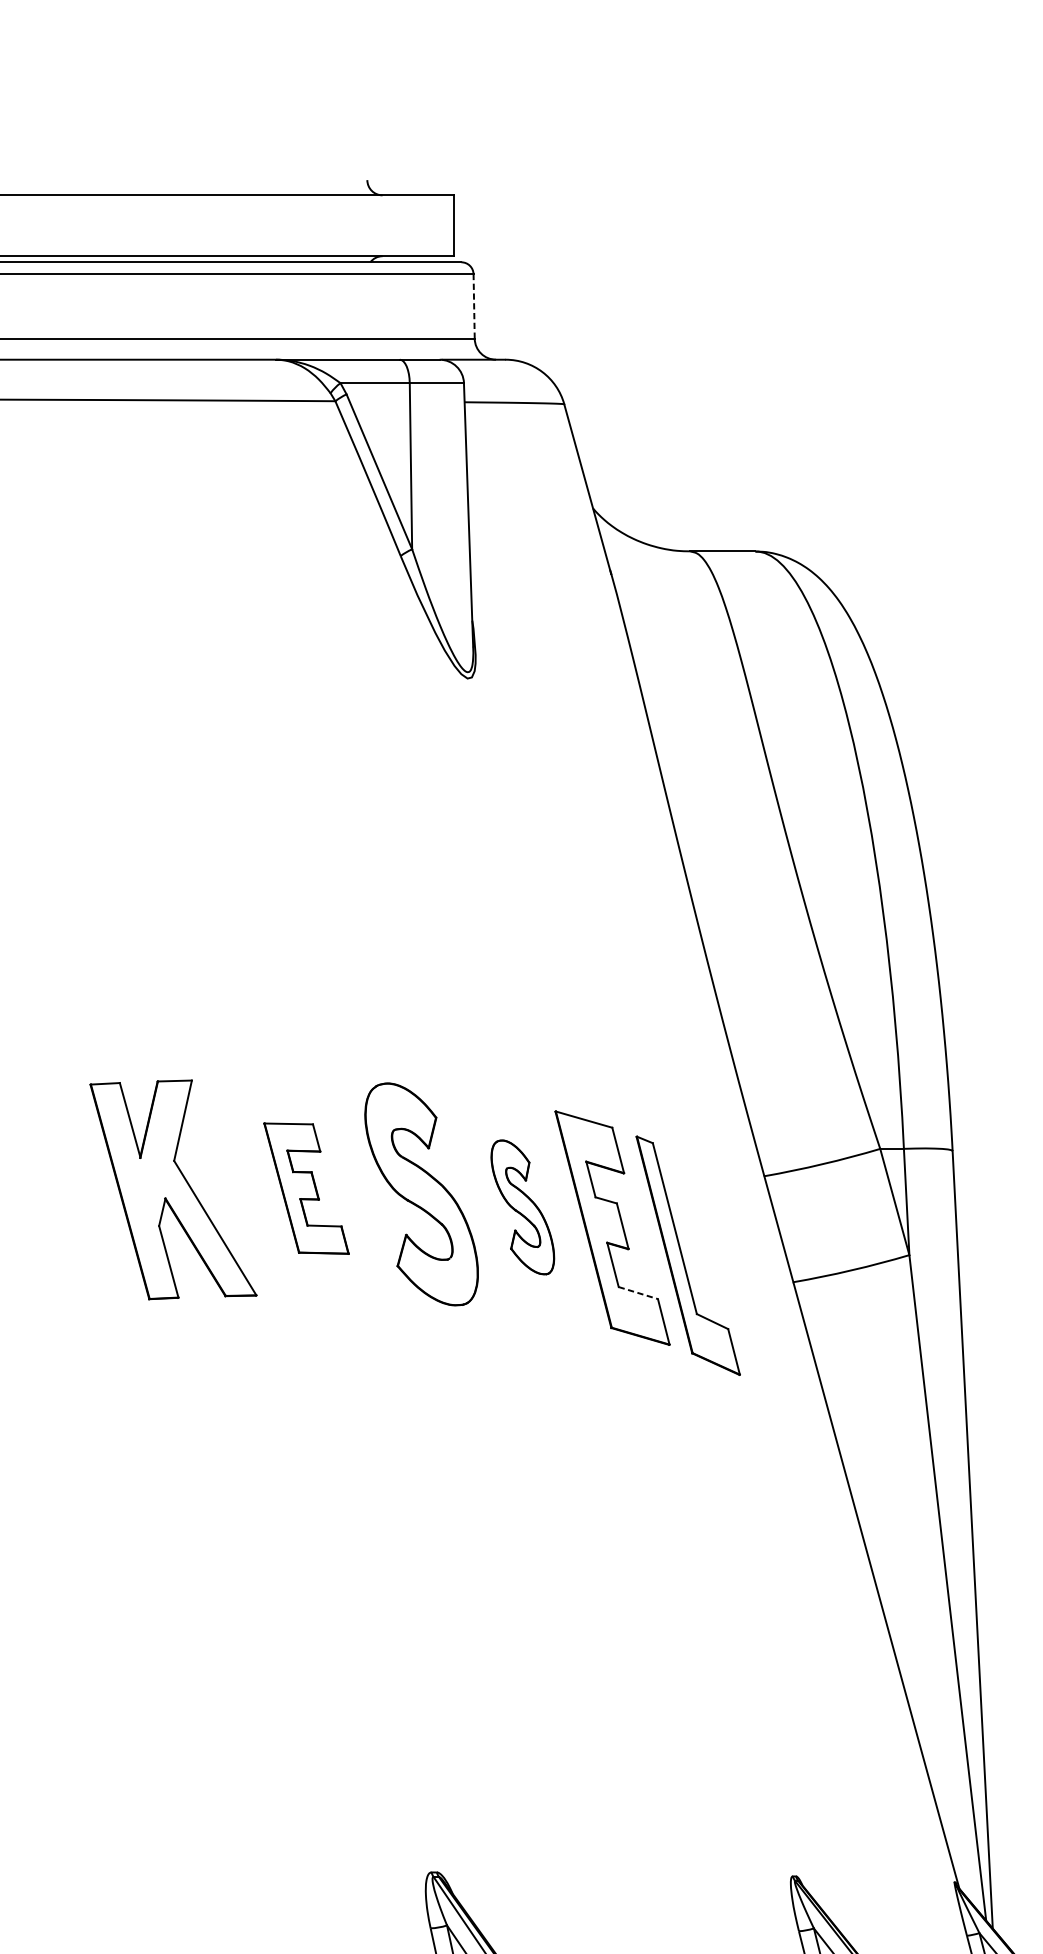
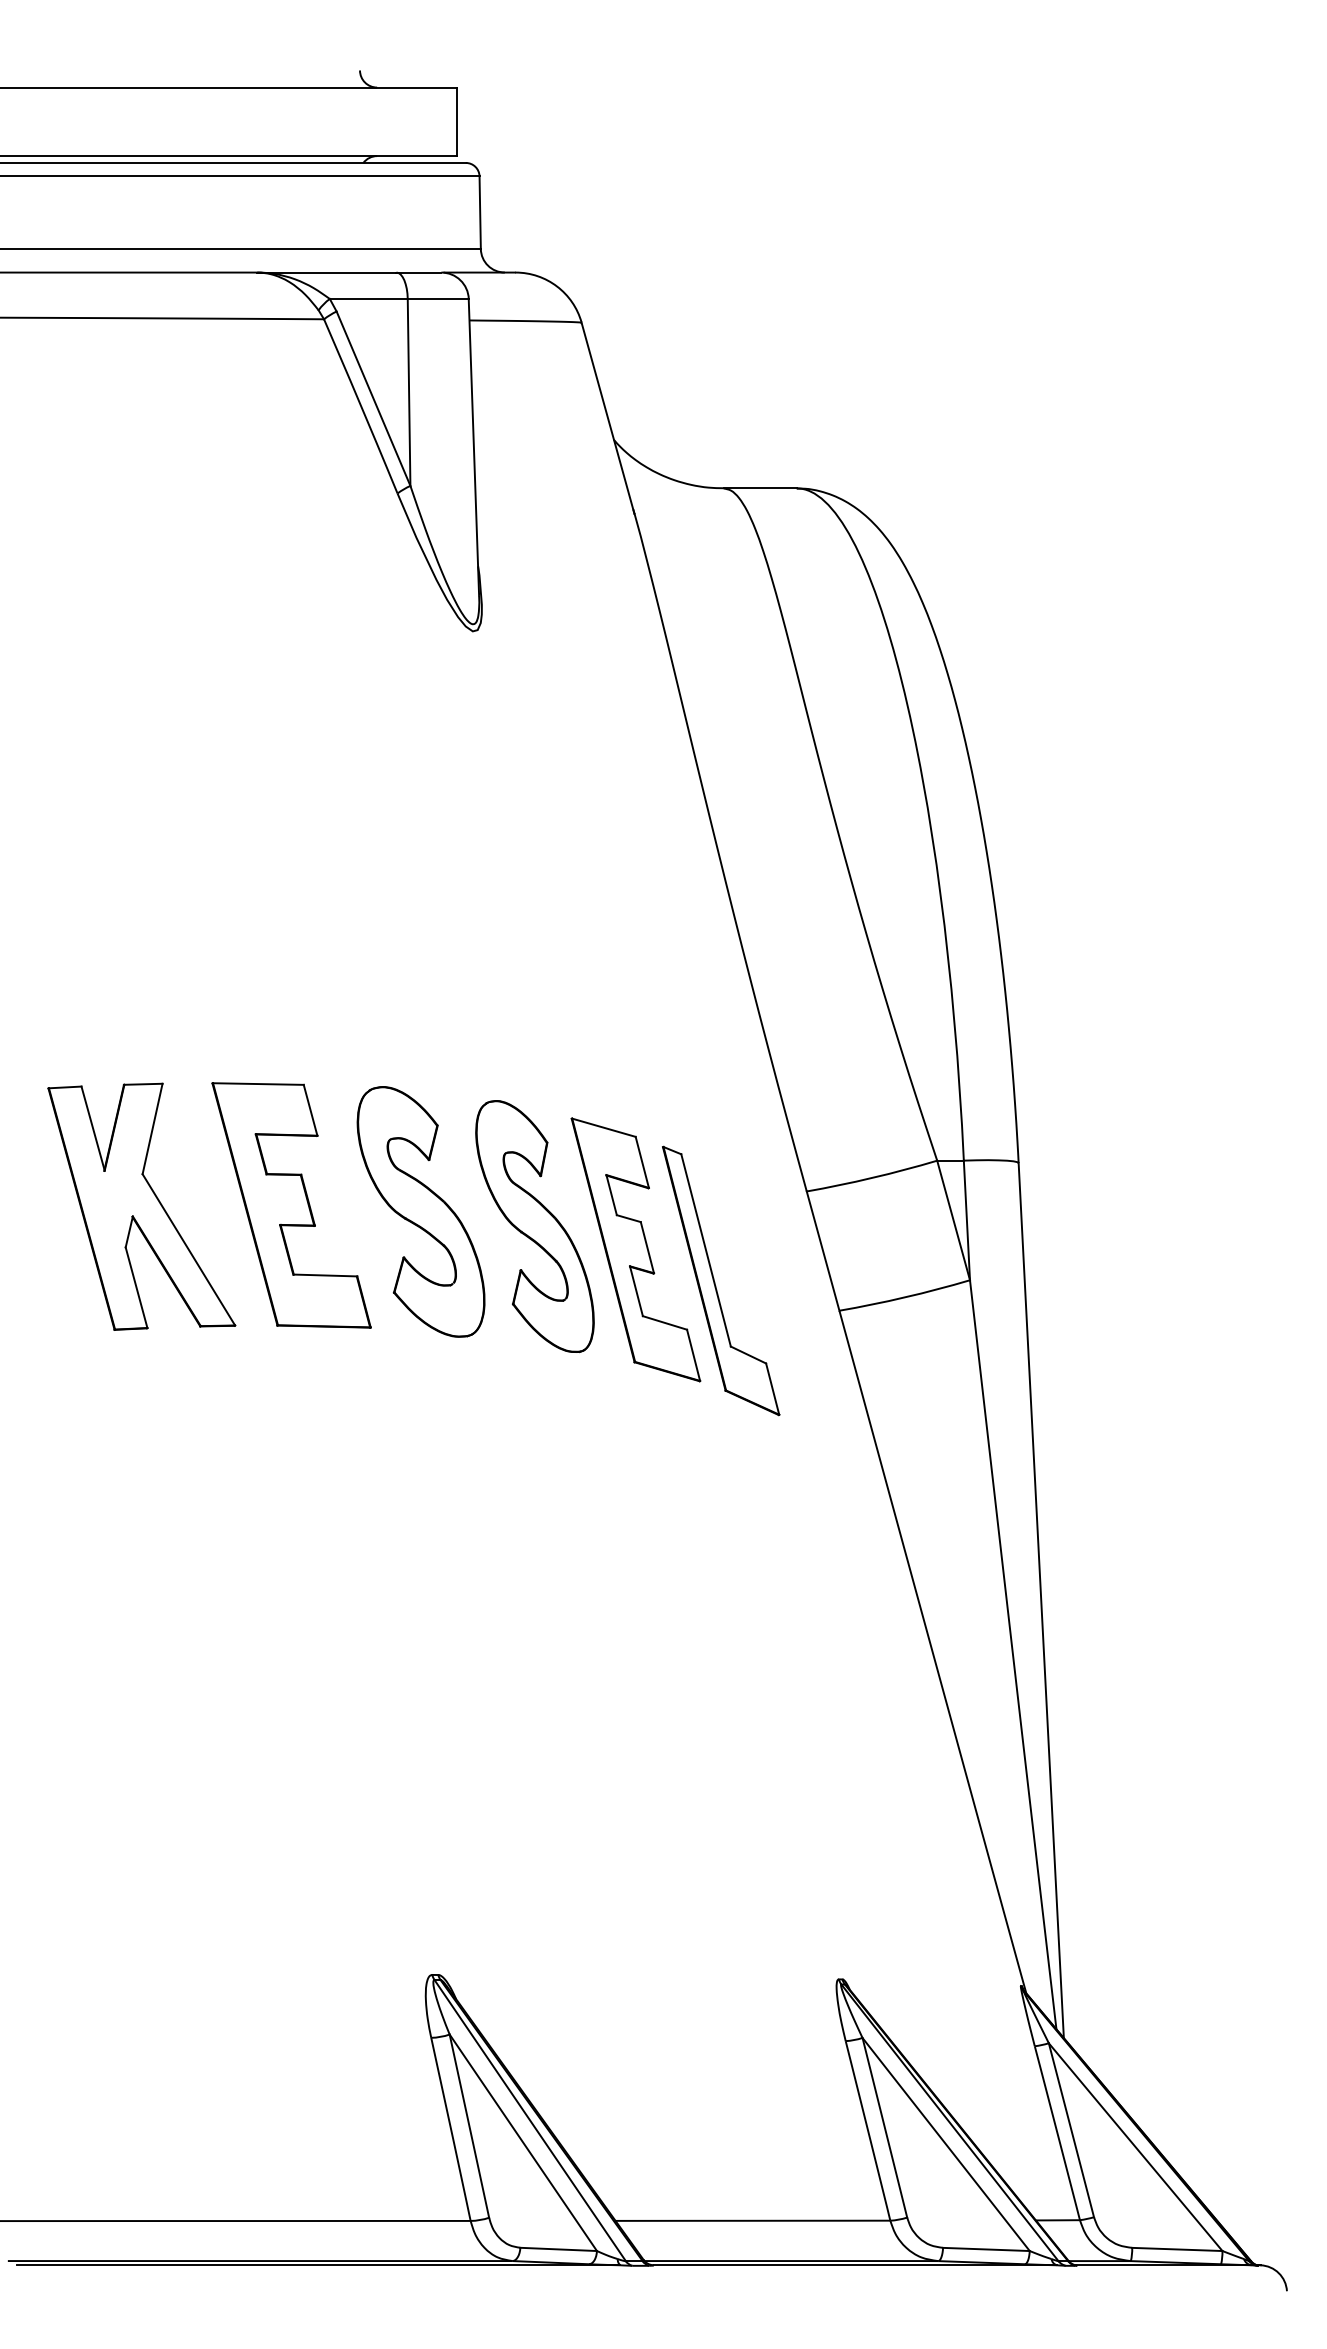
line: (474, 306) -> (480, 212), dashed -> solid
part: (306, 1188) -> (291, 1205), size x1.67
part: (522, 1207) -> (534, 1226), size x1.67
line: (638, 1293) -> (665, 1323), dashed -> solid

